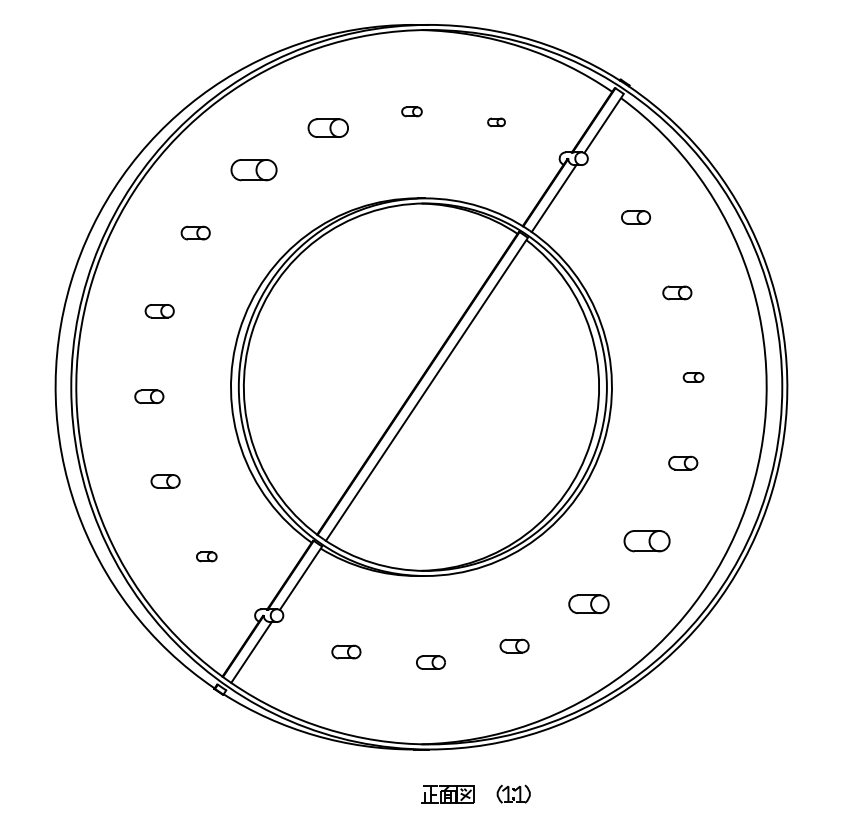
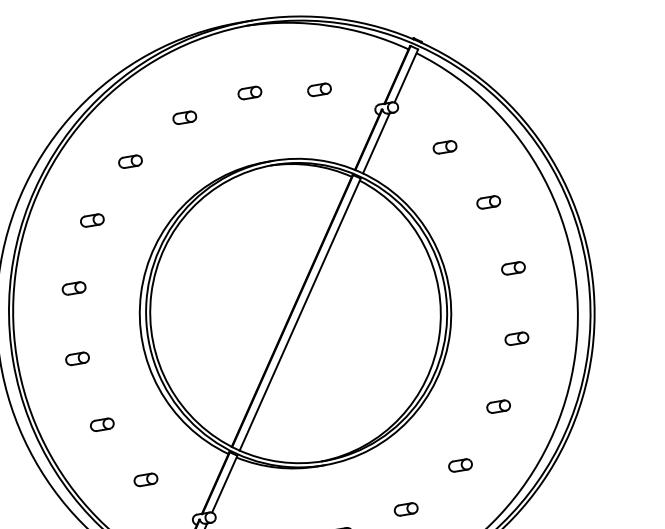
part: (411, 111) -> (249, 92), size x1.43
part: (496, 122) -> (319, 89), size x1.67
part: (328, 128) -> (184, 117), size x0.71
part: (253, 169) -> (130, 161), size x0.62
part: (693, 377) -> (513, 268), size x1.43
part: (647, 541) -> (498, 406), size x0.62
part: (206, 556) -> (145, 479), size x1.43
part: (589, 604) -> (460, 465), size x0.71

